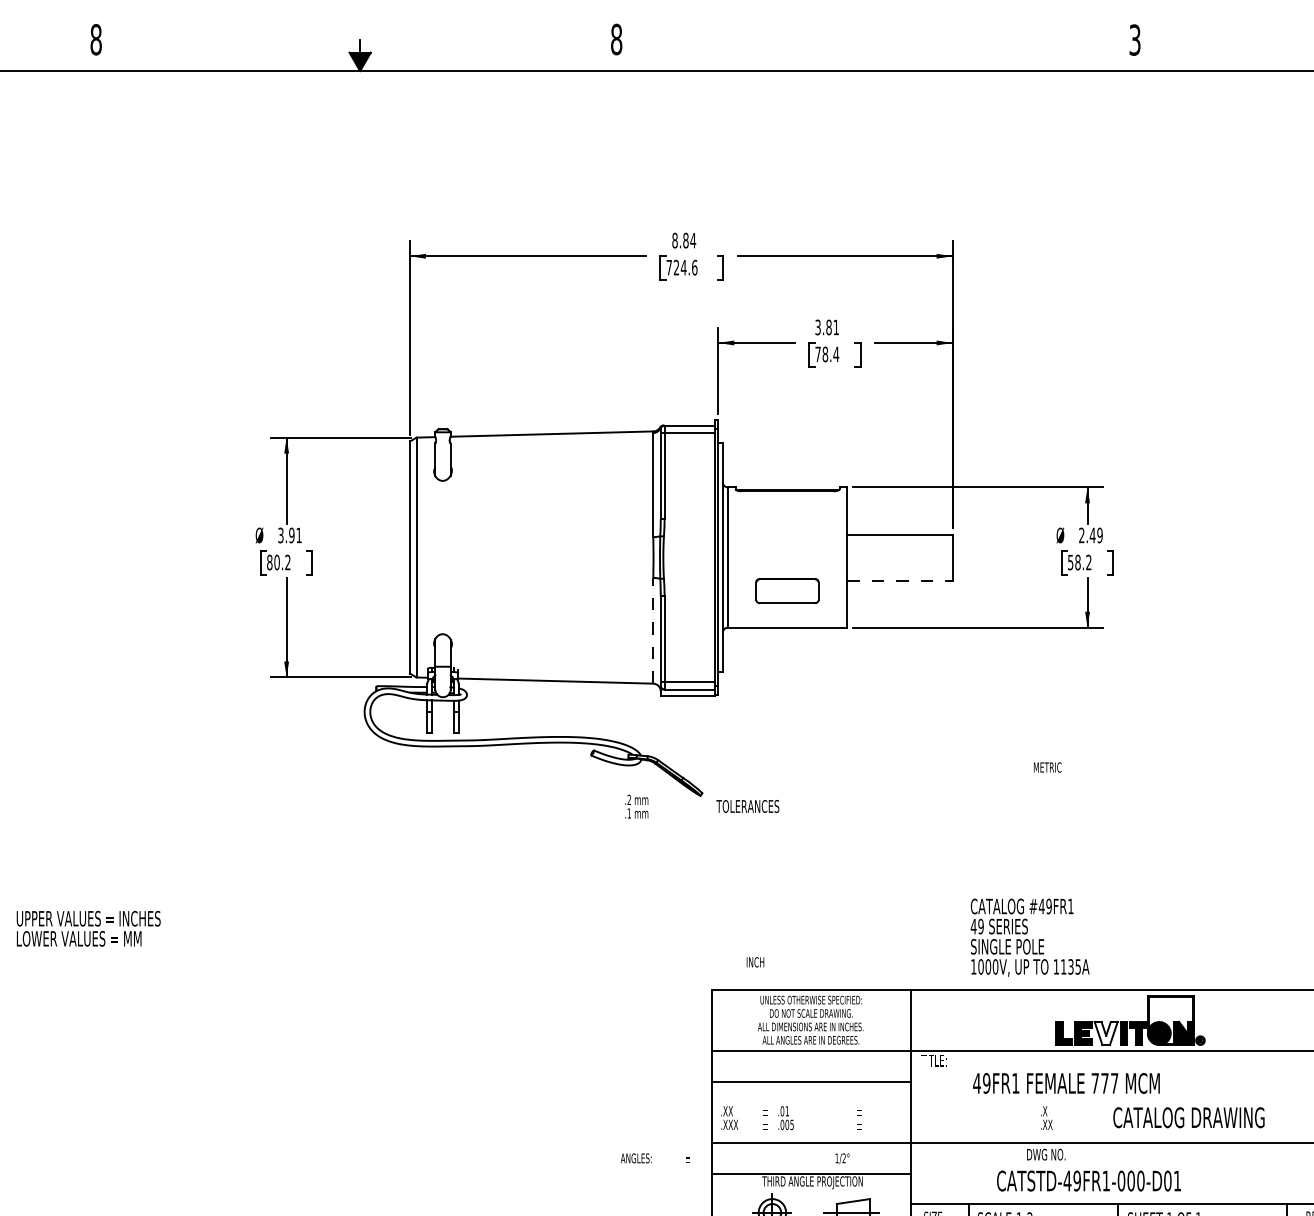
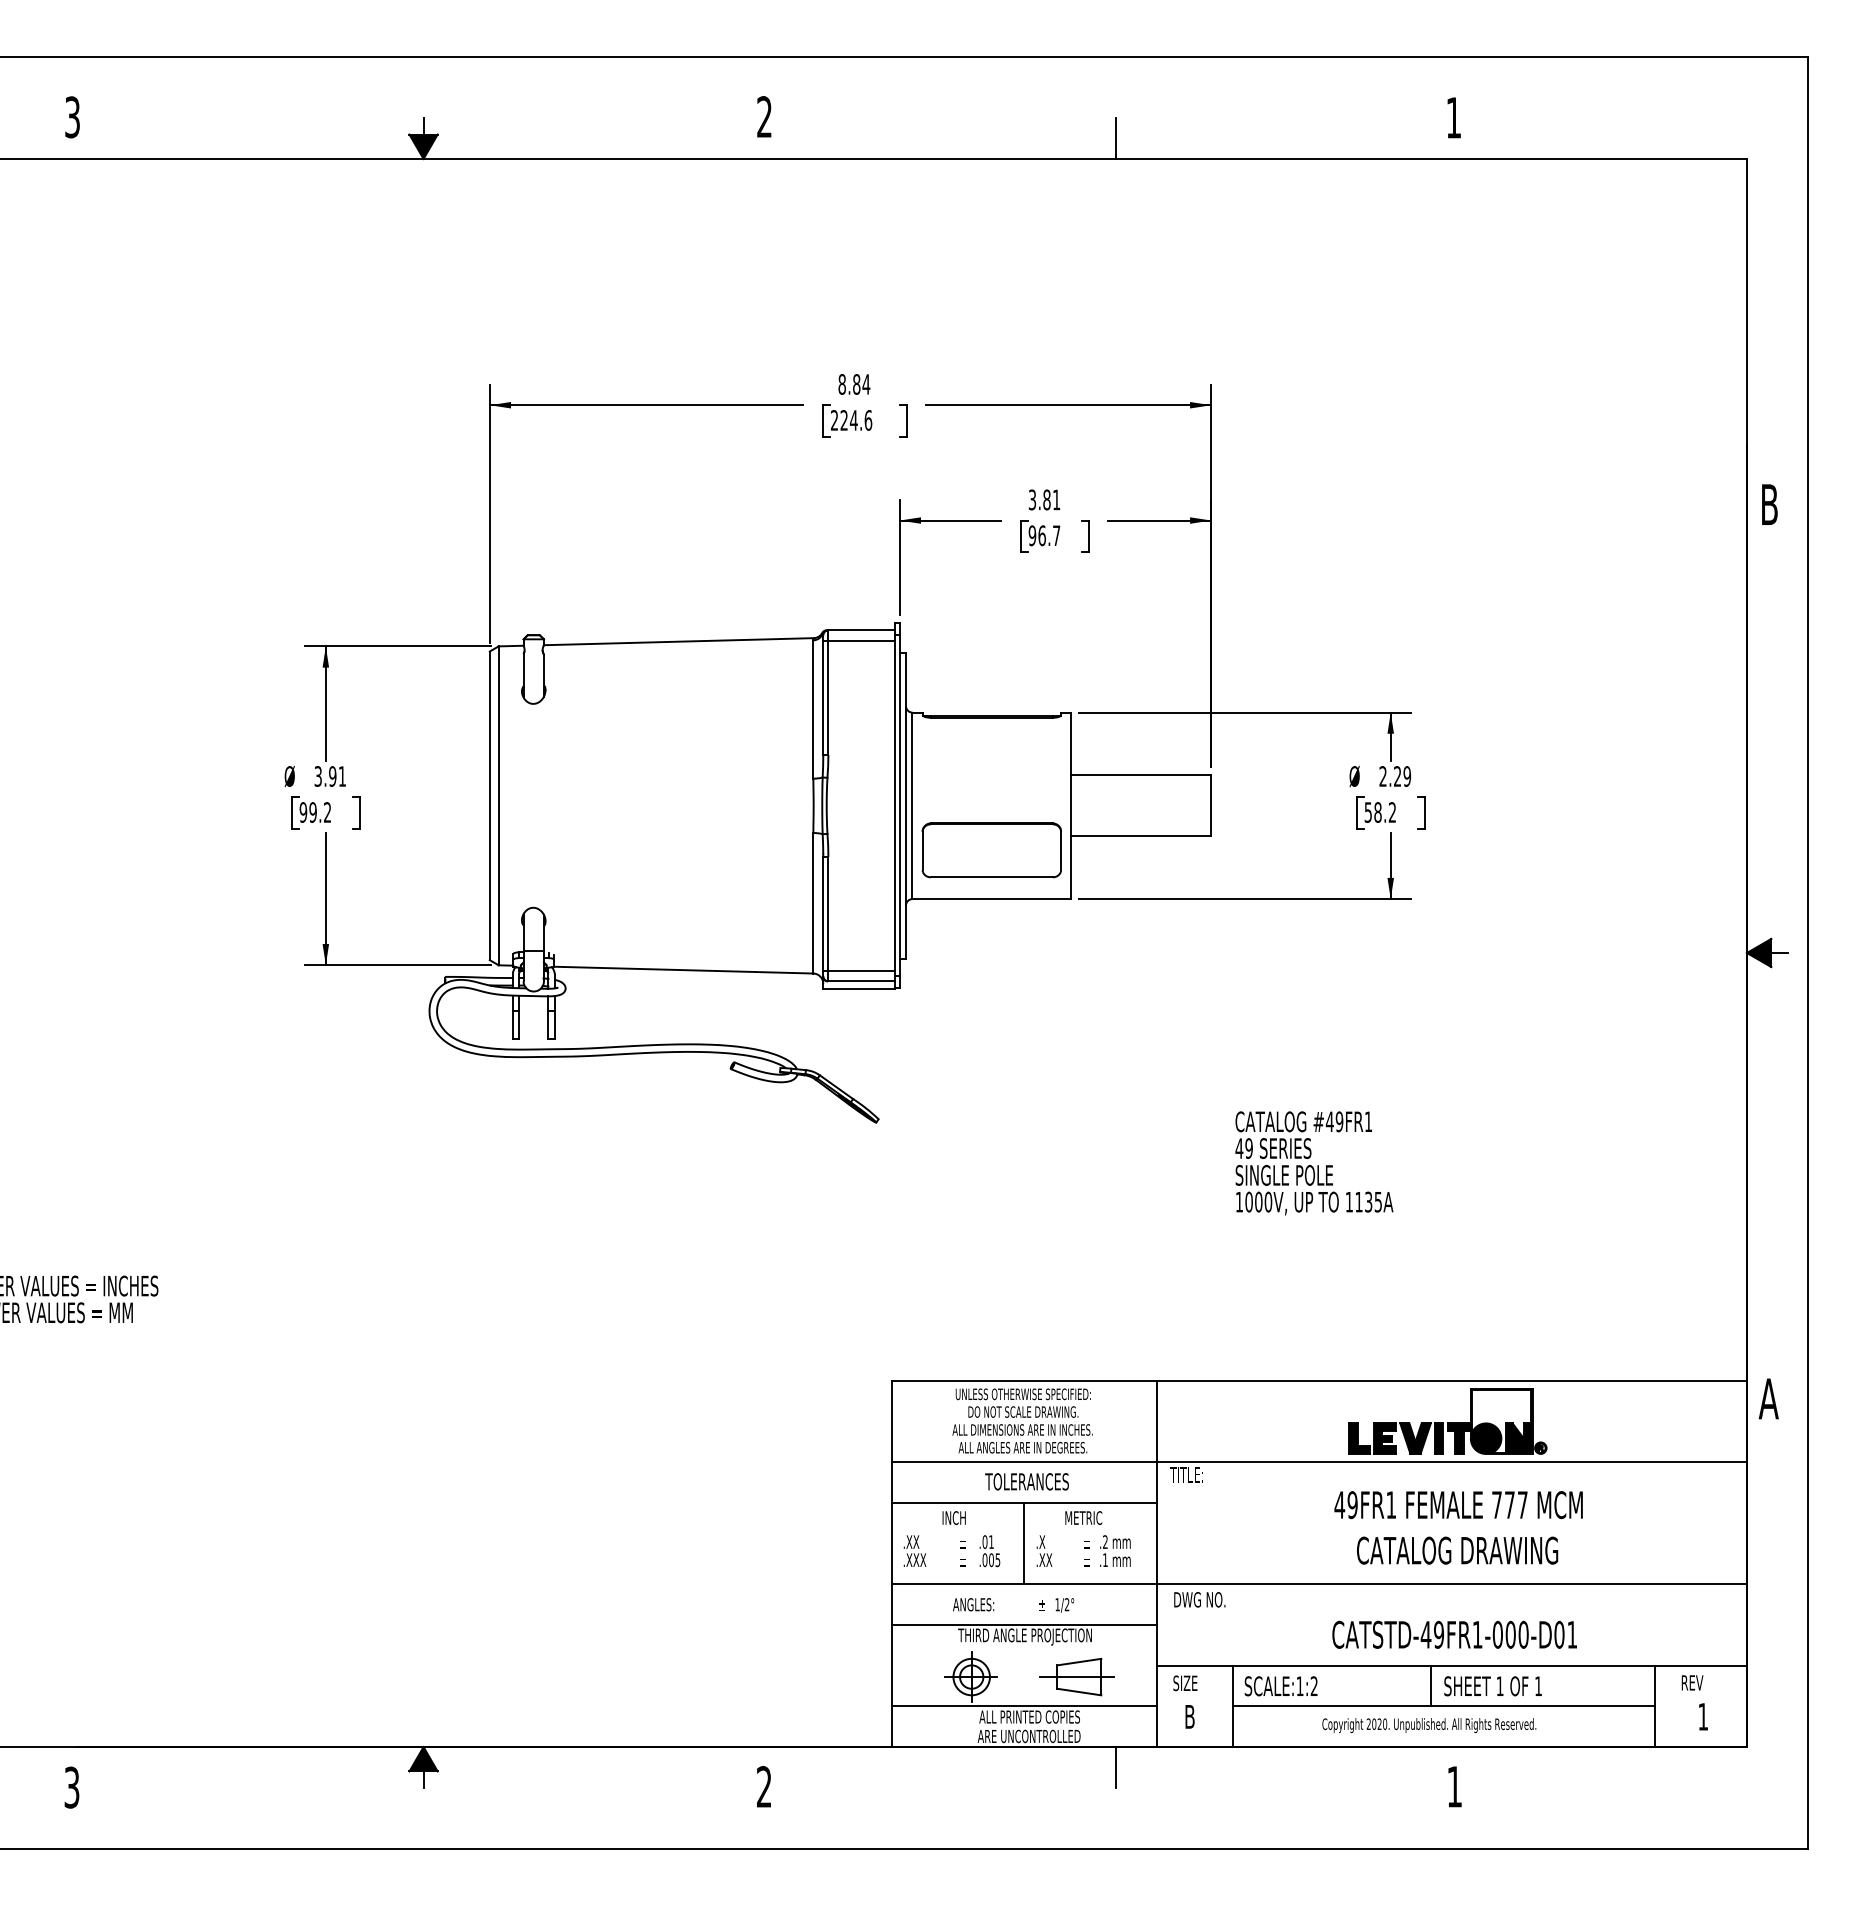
text: (96, 39) -> (72, 117), 8 -> 3
text: (616, 39) -> (764, 117), 8 -> 2
text: (1134, 39) -> (1453, 117), 3 -> 1
line: (880, 55) -> (1115, 138), added
text: (669, 267) -> (834, 420), 724.6 -> 224.6
text: (827, 354) -> (1044, 535), 78.4 -> 96.7
text: (1092, 535) -> (1397, 776), 2.49 -> 2.29
text: (272, 562) -> (307, 812), 80.2 -> 99.2
line: (900, 580) -> (1141, 836), dashed -> solid
part: (787, 591) -> (991, 850), size x1.67
line: (653, 630) -> (813, 902), dashed -> solid
text: (1047, 767) -> (1083, 1517), moved
text: (636, 806) -> (1115, 1550), moved
text: (747, 806) -> (1026, 1481), moved
text: (1030, 937) -> (1314, 1163), moved
text: (754, 961) -> (953, 1517), moved
fill: (1106, 1033) -> (1415, 1438), added
text: (1066, 1083) -> (1458, 1505), moved
line: (812, 1112) -> (1024, 1543), added
text: (1046, 1117) -> (1044, 1550), moved
text: (1188, 1117) -> (1457, 1550), moved
text: (1046, 1154) -> (1199, 1599), moved
text: (654, 1158) -> (998, 1604), moved
text: (1088, 1180) -> (1454, 1634), moved

